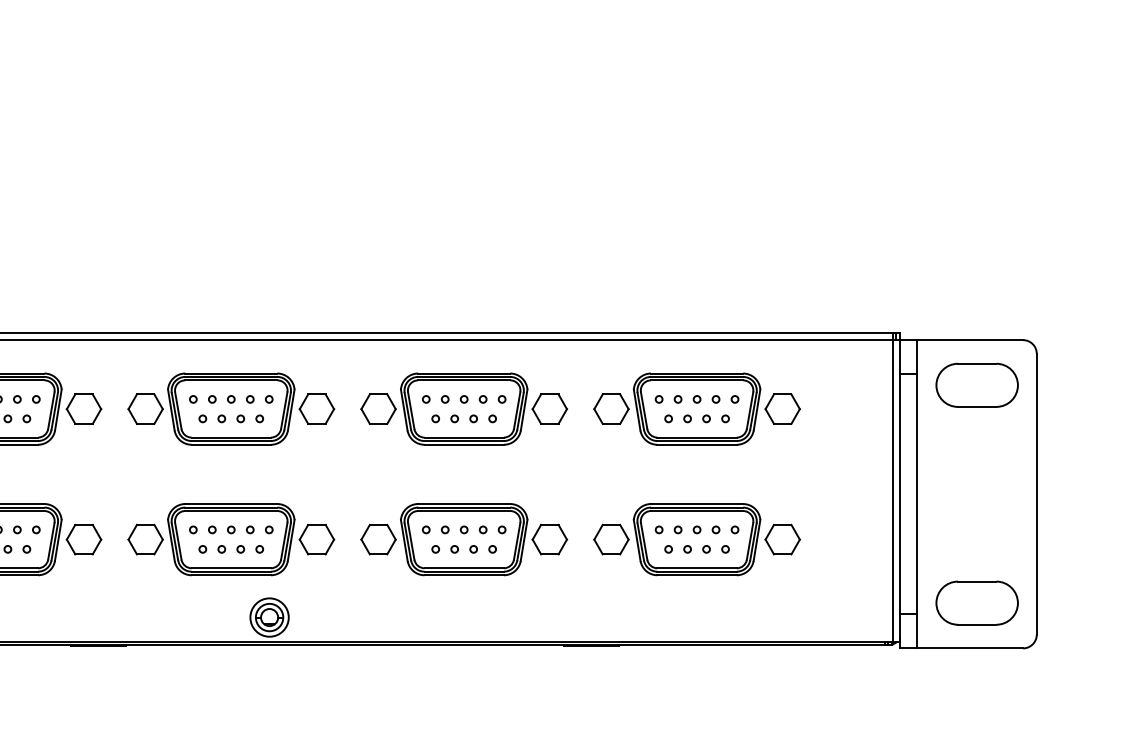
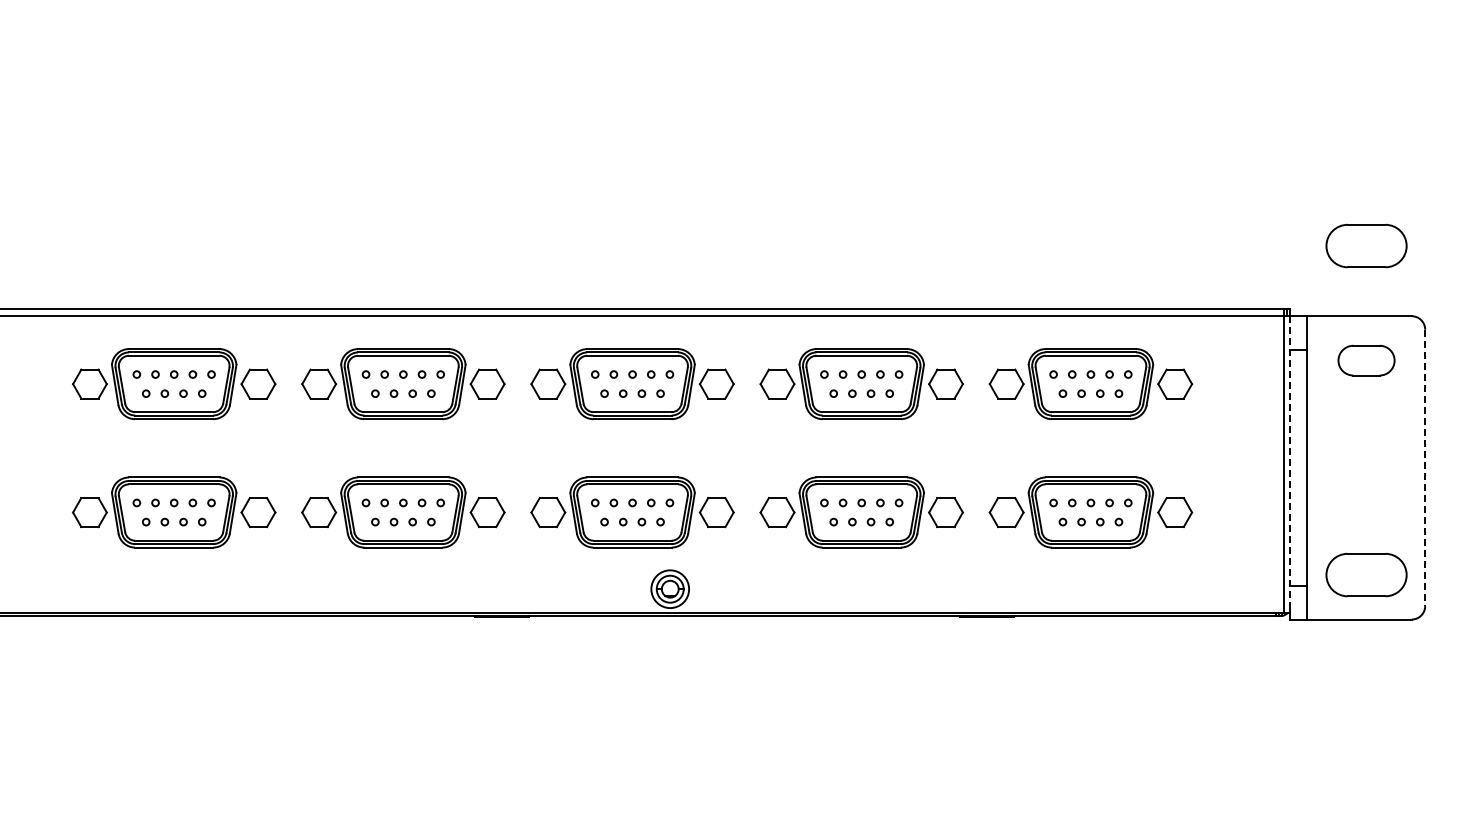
part: (977, 269) -> (1366, 246), added
part: (977, 385) -> (1366, 360), size x0.7
line: (899, 491) -> (1290, 465), solid -> dashed
line: (1037, 494) -> (1425, 468), solid -> dashed

